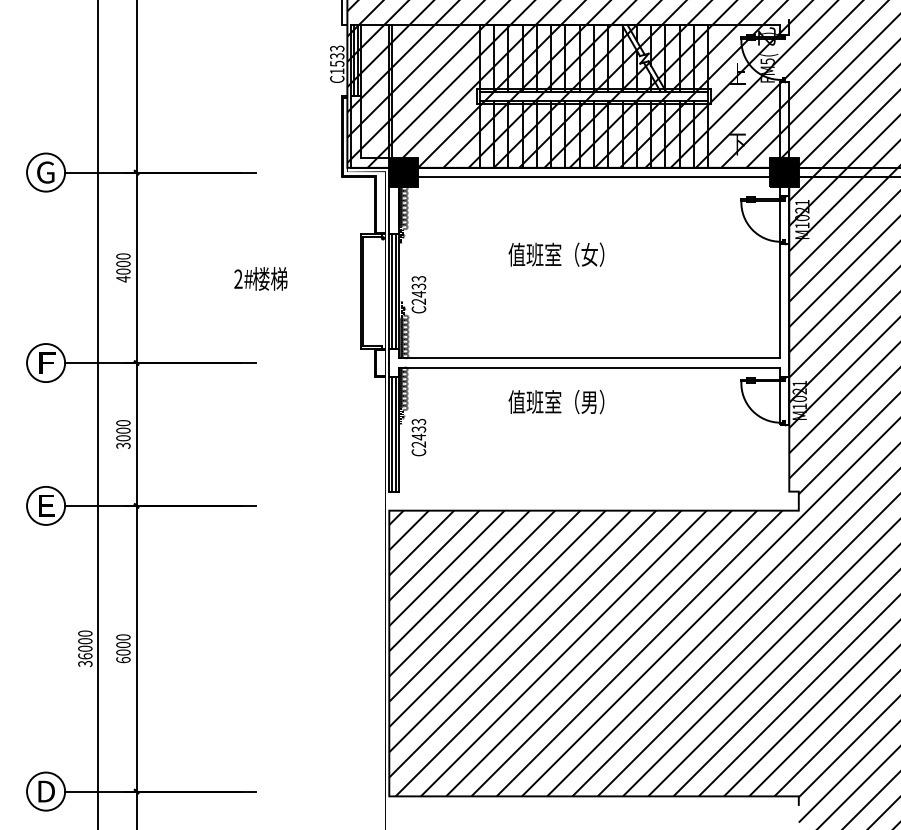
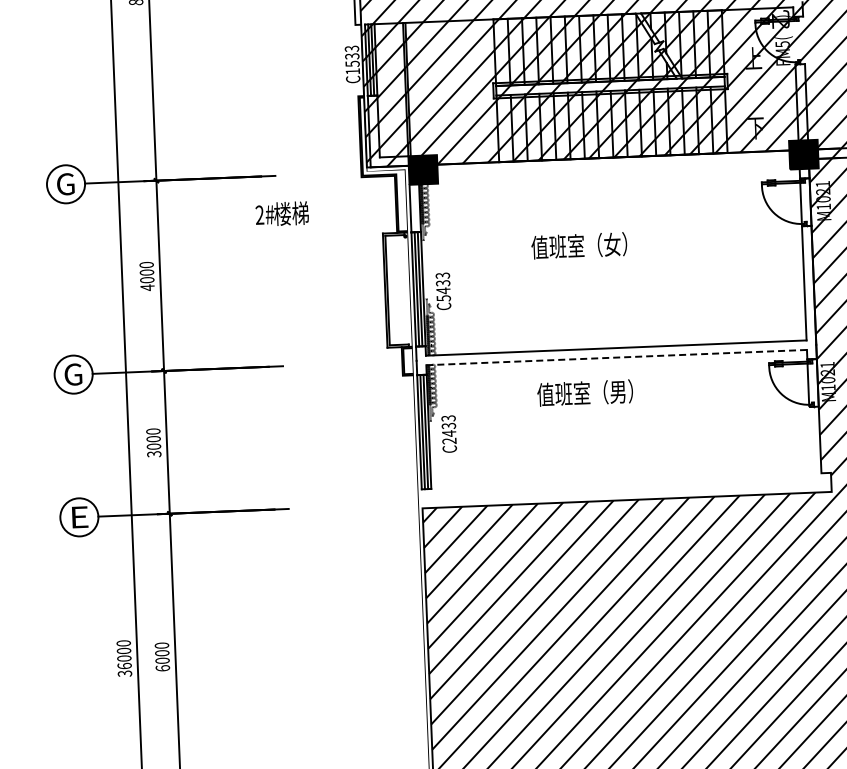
line: (593, 177) -> (613, 167), removed
text: (260, 278) -> (281, 213), moved
text: (418, 301) -> (443, 298), C2433 -> C5433
text: (46, 363) -> (74, 375), F -> G
line: (589, 367) -> (616, 357), solid -> dashed

